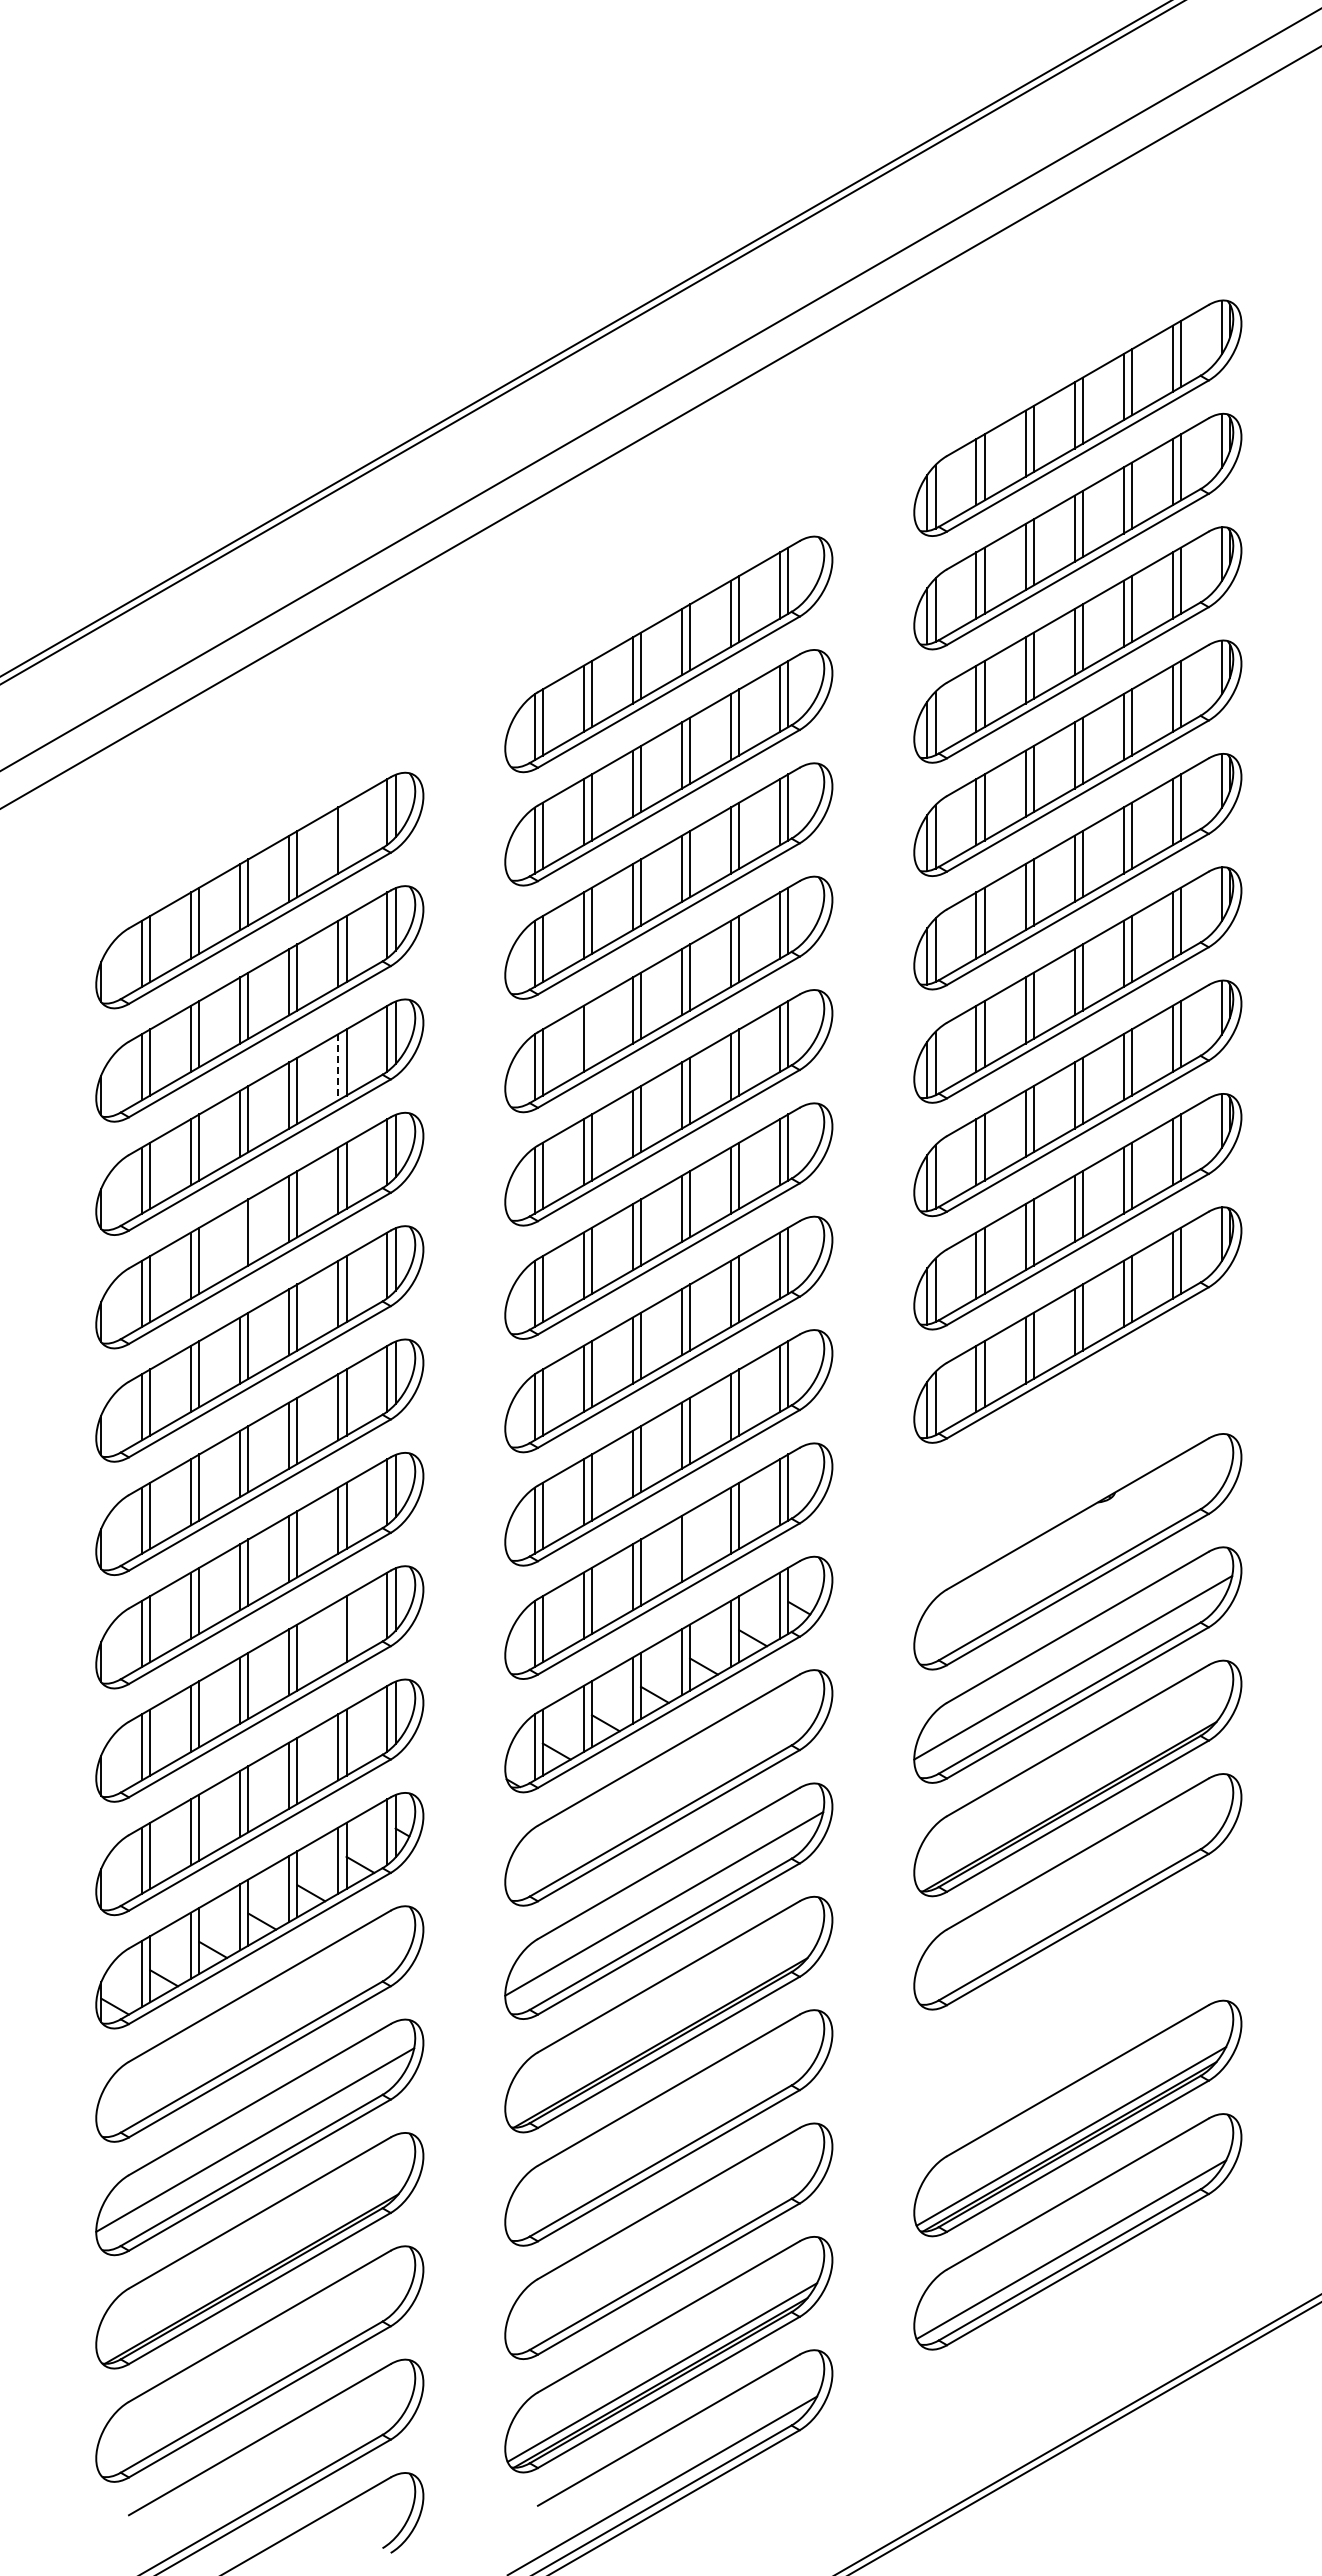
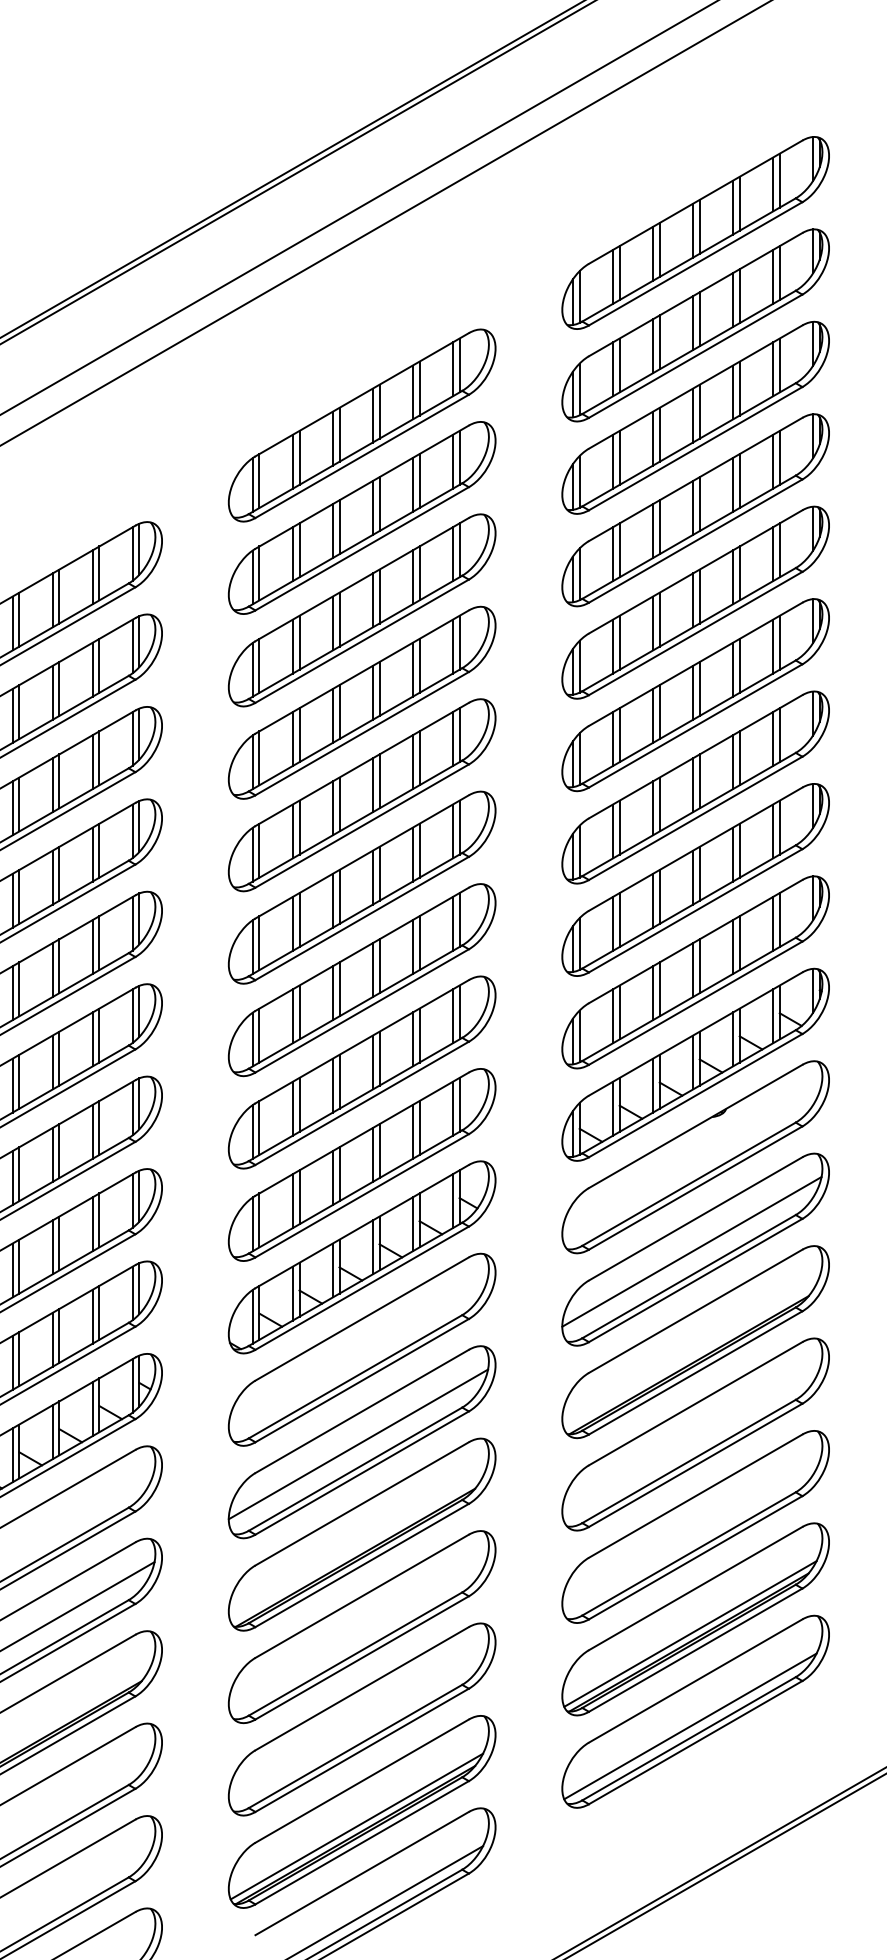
line: (346, 835) -> (99, 573), added
line: (591, 1034) -> (299, 735), added
line: (338, 1067) -> (92, 762), dashed -> solid
line: (240, 1237) -> (12, 901), added
part: (1077, 1438) -> (695, 1064), added
line: (690, 1544) -> (379, 1151), added
line: (338, 1633) -> (92, 1223), added
part: (1077, 2004) -> (695, 1526), added

